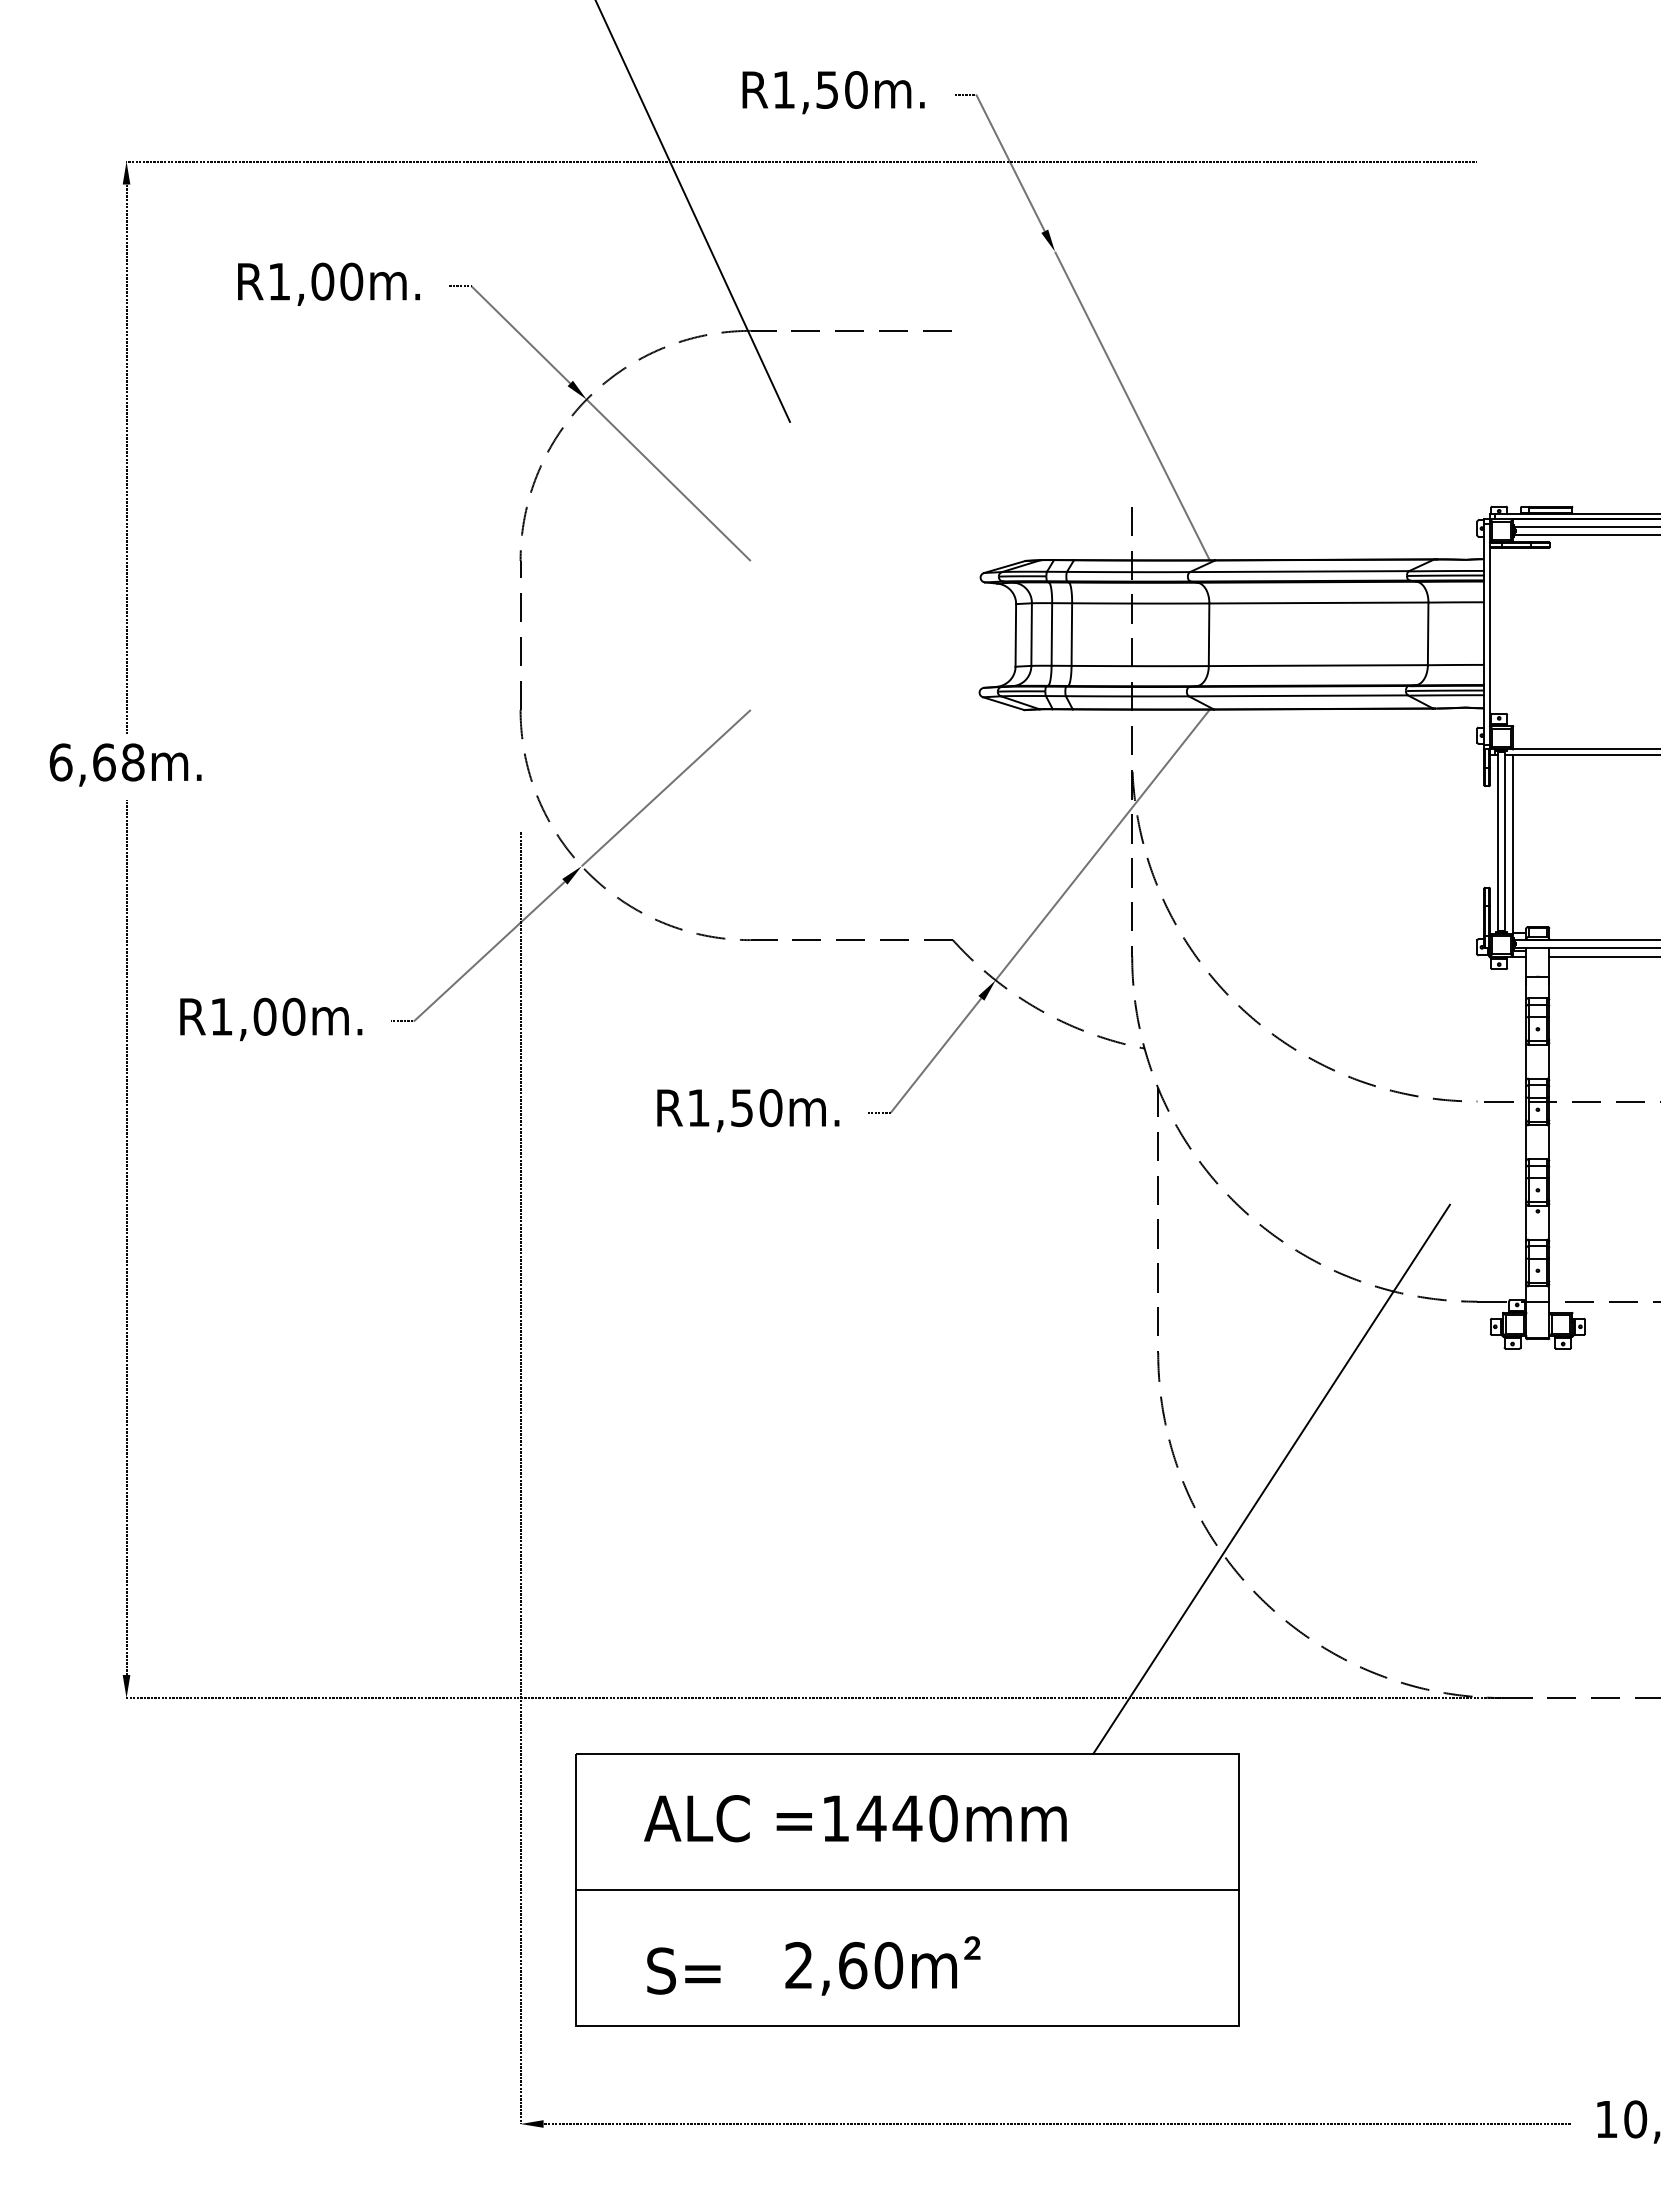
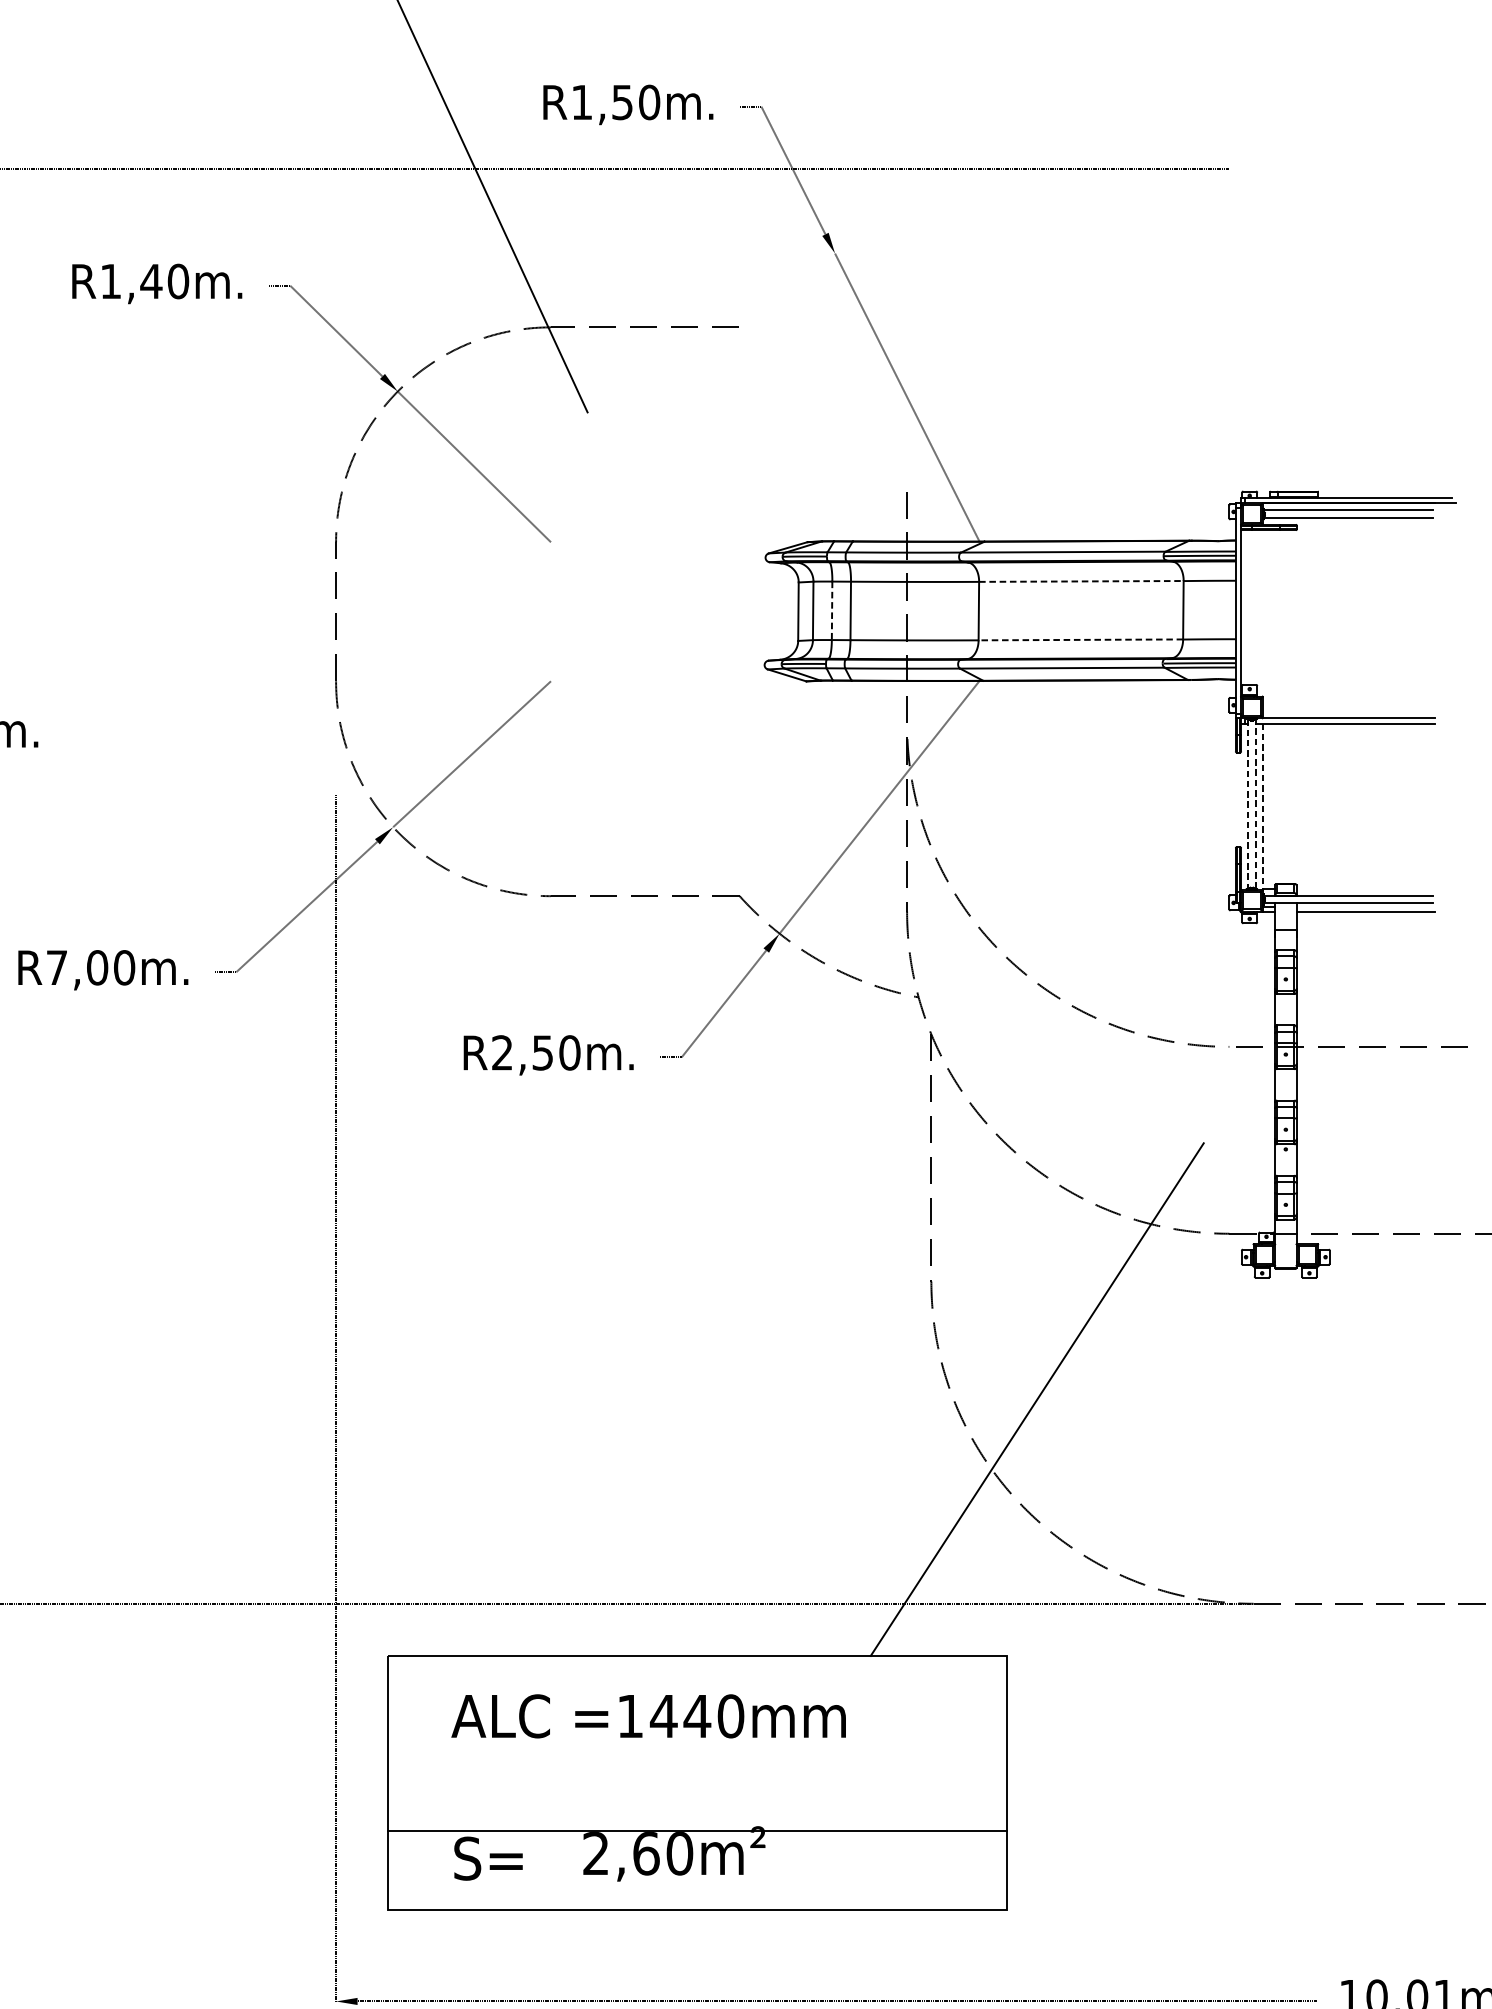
text: (322, 281) -> (151, 281), R1,00m. -> R1,40m.
line: (1318, 603) -> (1081, 581), solid -> dashed
line: (1051, 634) -> (831, 610), solid -> dashed
line: (1318, 665) -> (1081, 639), solid -> dashed
line: (1497, 841) -> (1248, 804), solid -> dashed
line: (1505, 841) -> (1255, 804), solid -> dashed
line: (1513, 844) -> (1263, 806), solid -> dashed
text: (221, 1016) -> (56, 967), R1,00m. -> R7,00m.
text: (698, 1107) -> (502, 1052), R1,50m. -> R2,50m.
line: (907, 1890) -> (697, 1831), moved

